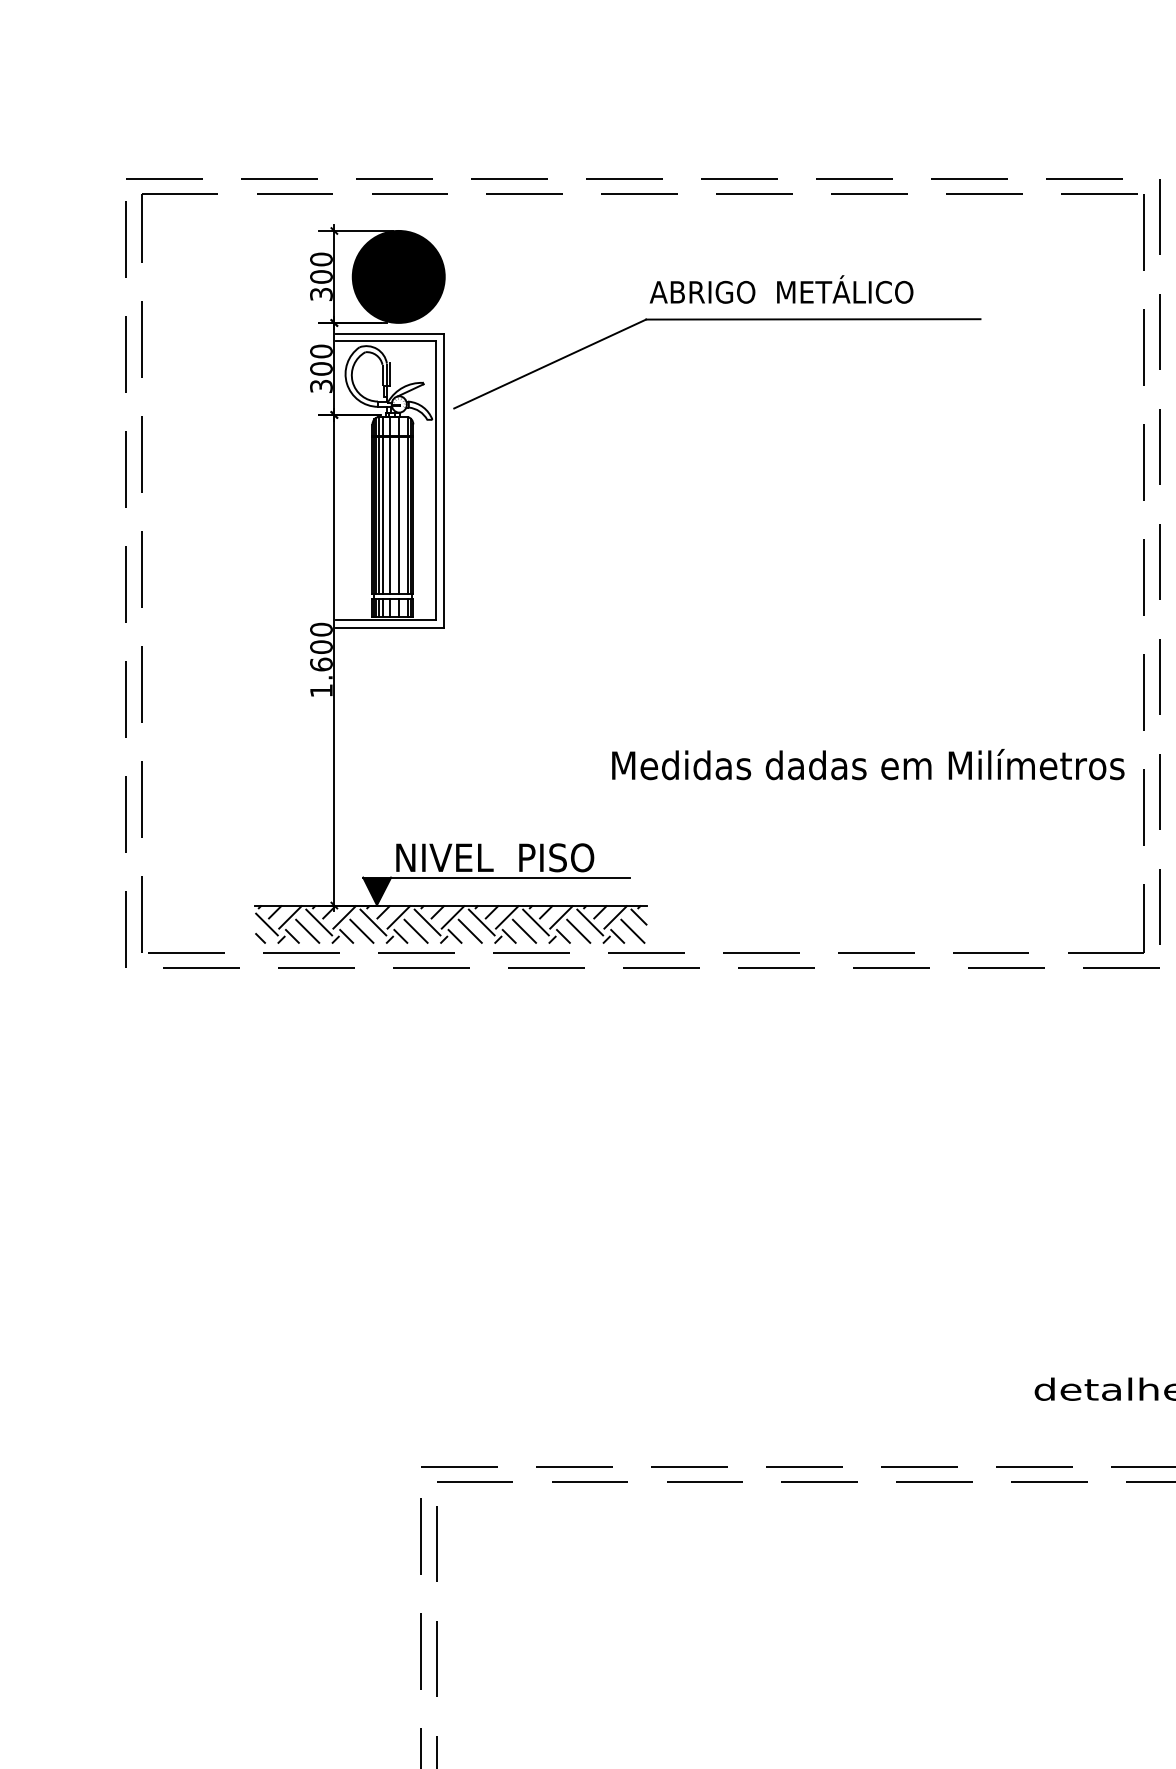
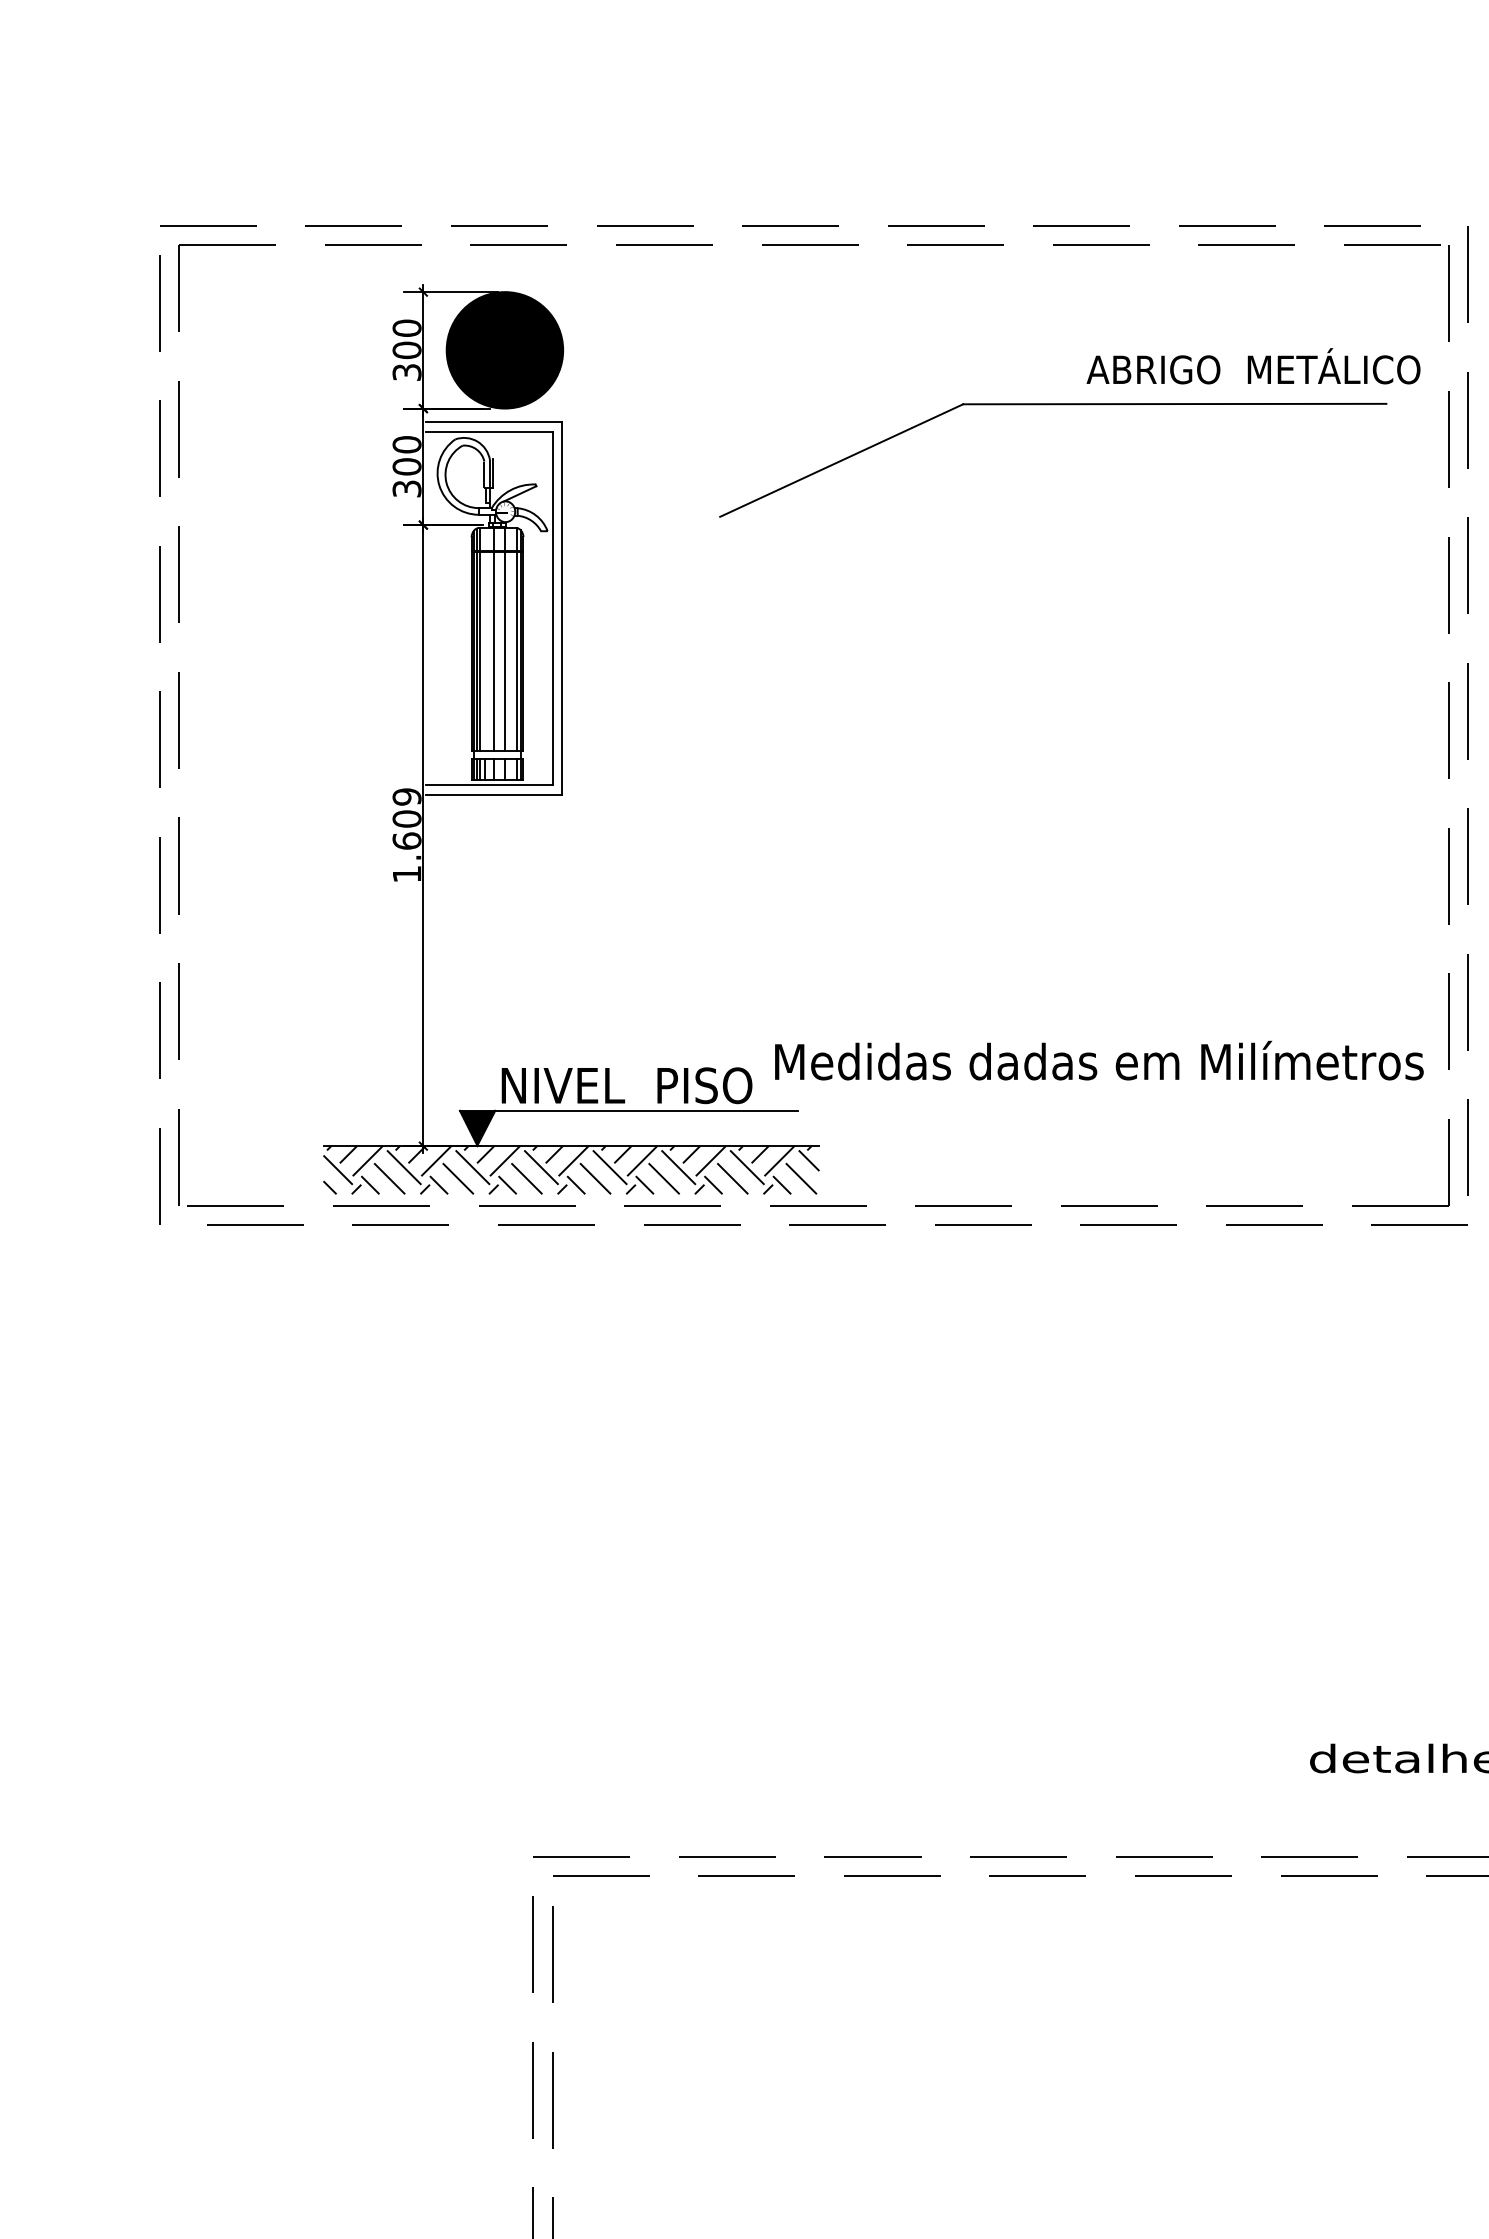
text: (781, 289) -> (1253, 366), moved
part: (717, 320) -> (1053, 405), moved
line: (383, 505) -> (485, 639), removed
text: (321, 629) -> (406, 796), 1.600 -> 1.609
text: (868, 764) -> (1099, 1060), moved

